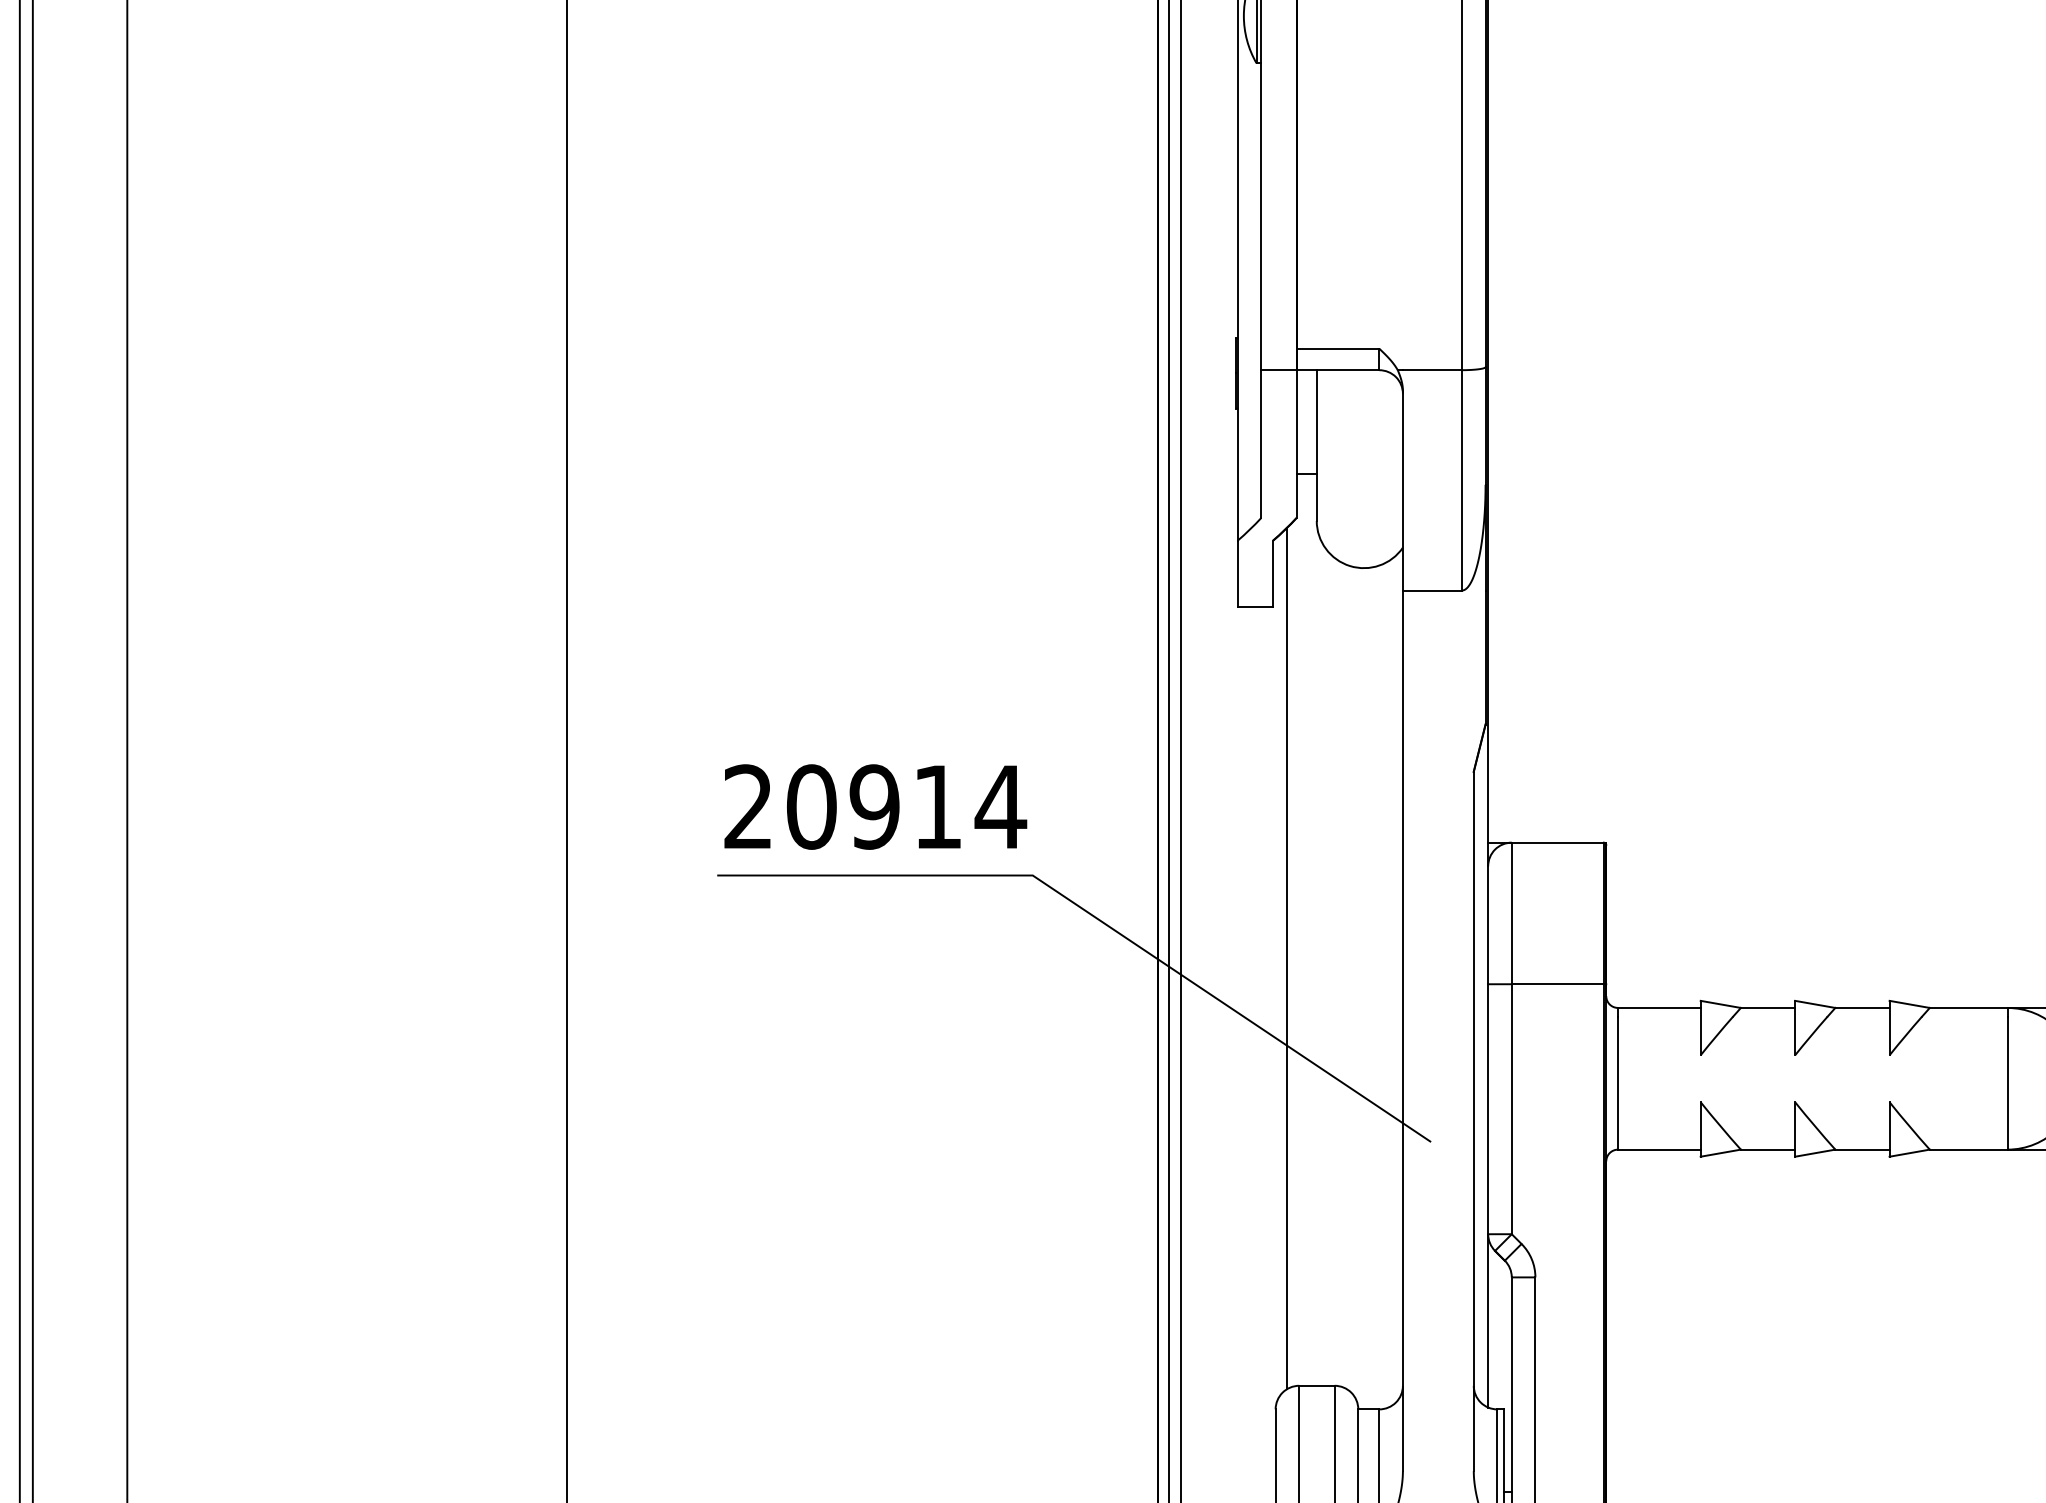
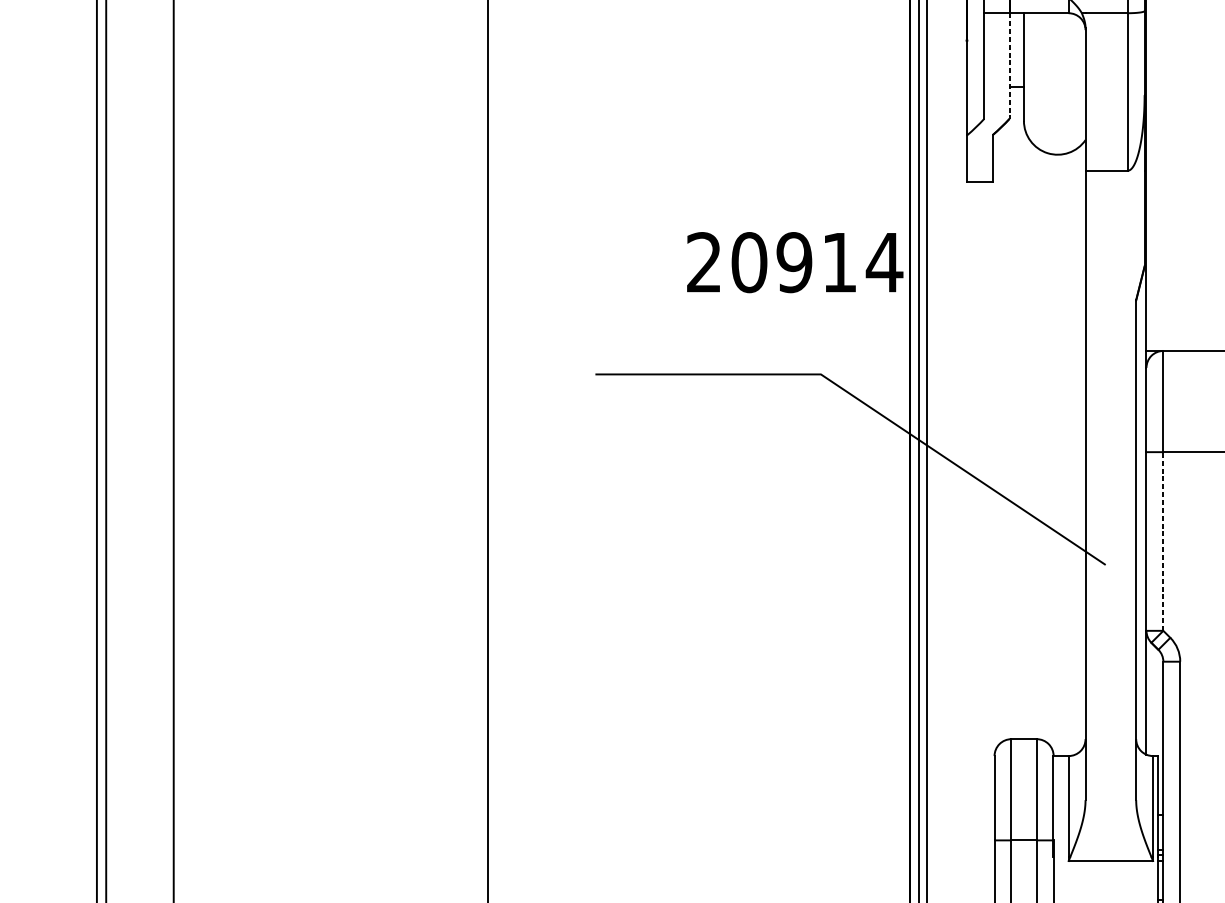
line: (1296, 444) -> (1009, 66), solid -> dashed
text: (875, 806) -> (795, 262), moved
line: (1287, 957) -> (1003, 433), removed
line: (1511, 1109) -> (1163, 541), solid -> dashed

